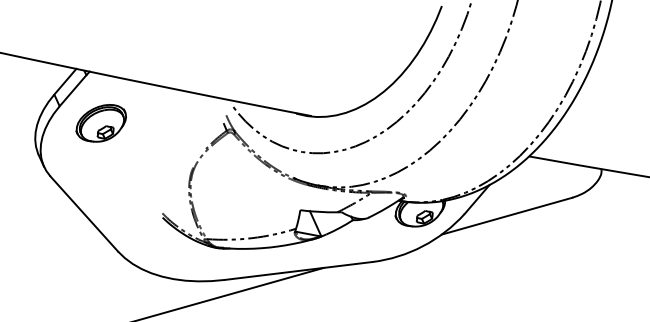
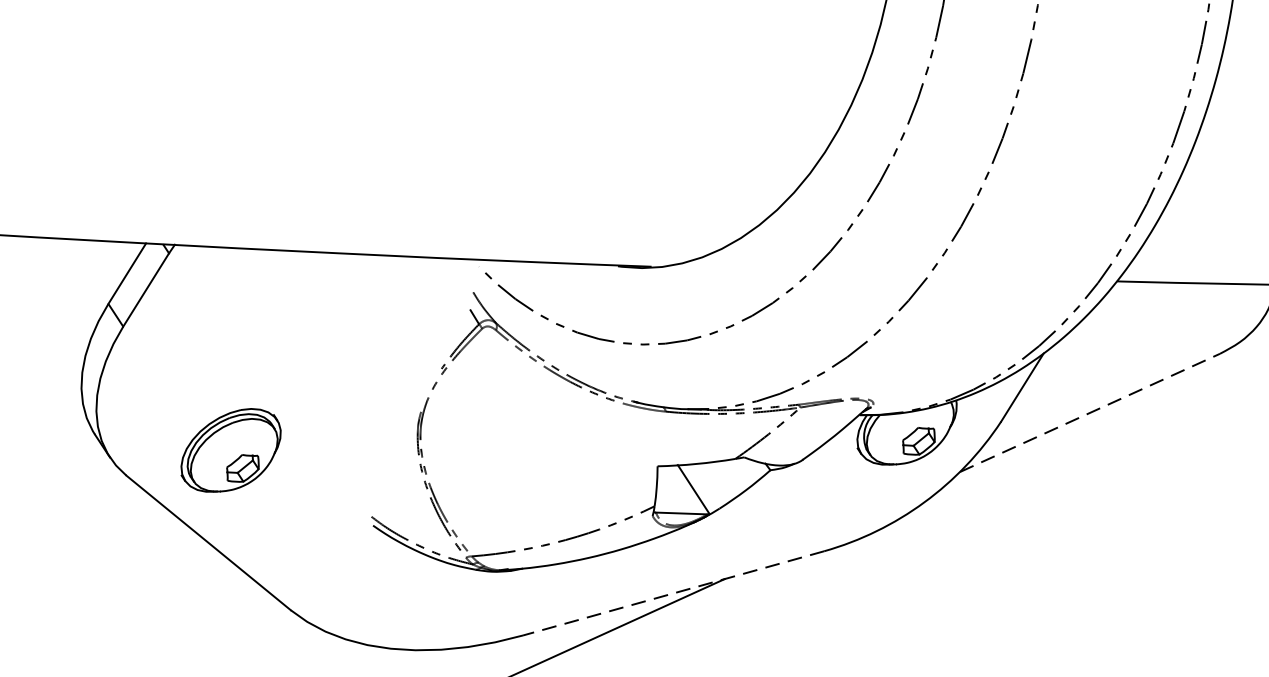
part: (100, 123) -> (229, 451), moved
line: (507, 216) -> (1091, 413), solid -> dashed
line: (298, 271) -> (673, 594), solid -> dashed

